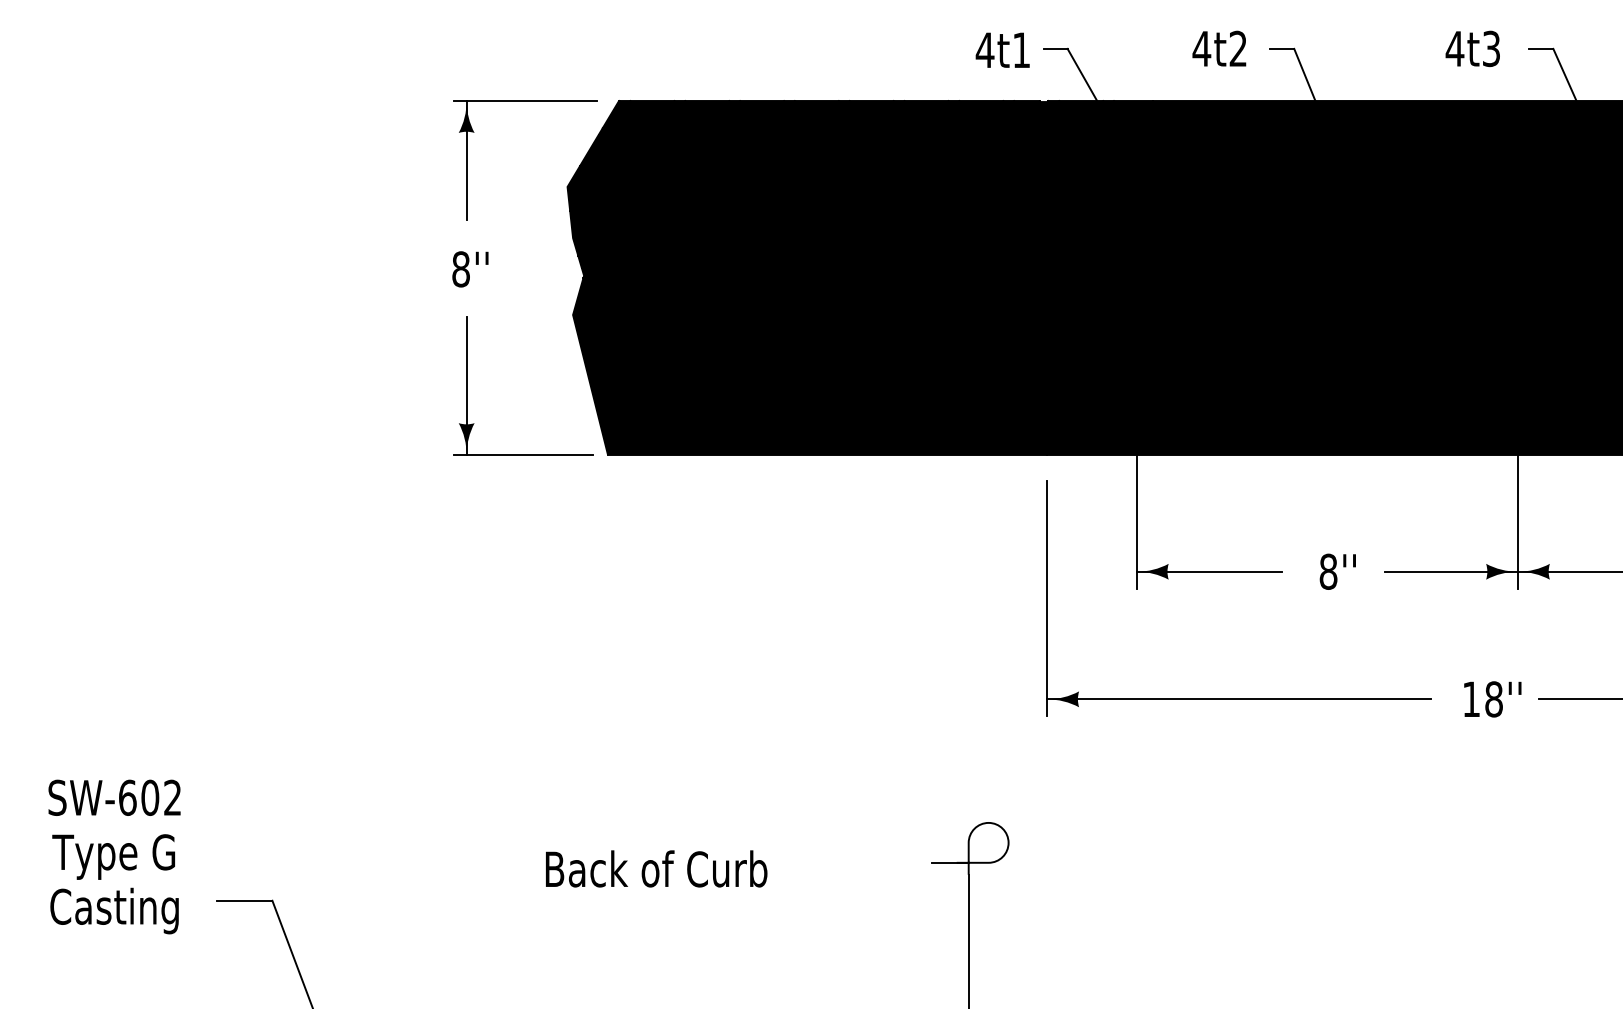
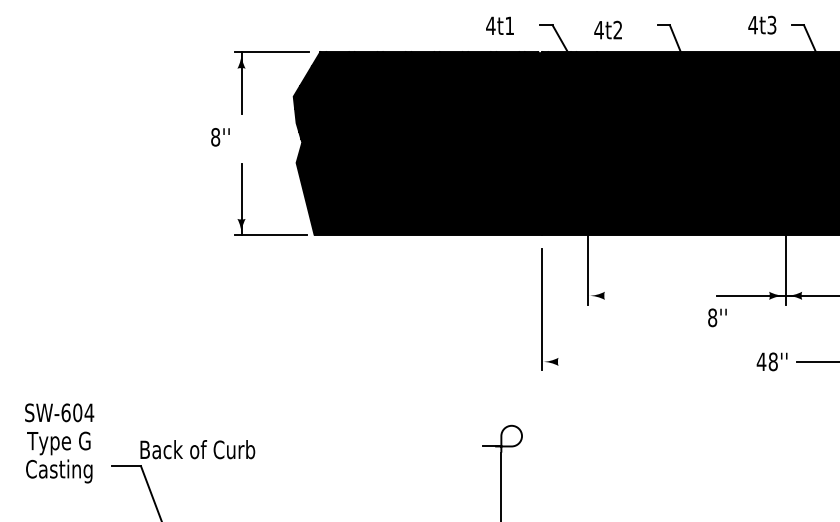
text: (1218, 47) -> (607, 29), moved
text: (1001, 49) -> (499, 25), moved
text: (470, 269) -> (220, 137), moved
line: (1208, 571) -> (625, 295), removed
text: (1337, 571) -> (717, 317), moved
line: (1239, 698) -> (641, 361), removed
text: (1471, 698) -> (761, 361), 18'' -> 48''
text: (172, 797) -> (89, 412), SW-602 -> SW-604
text: (655, 868) -> (197, 449), moved

